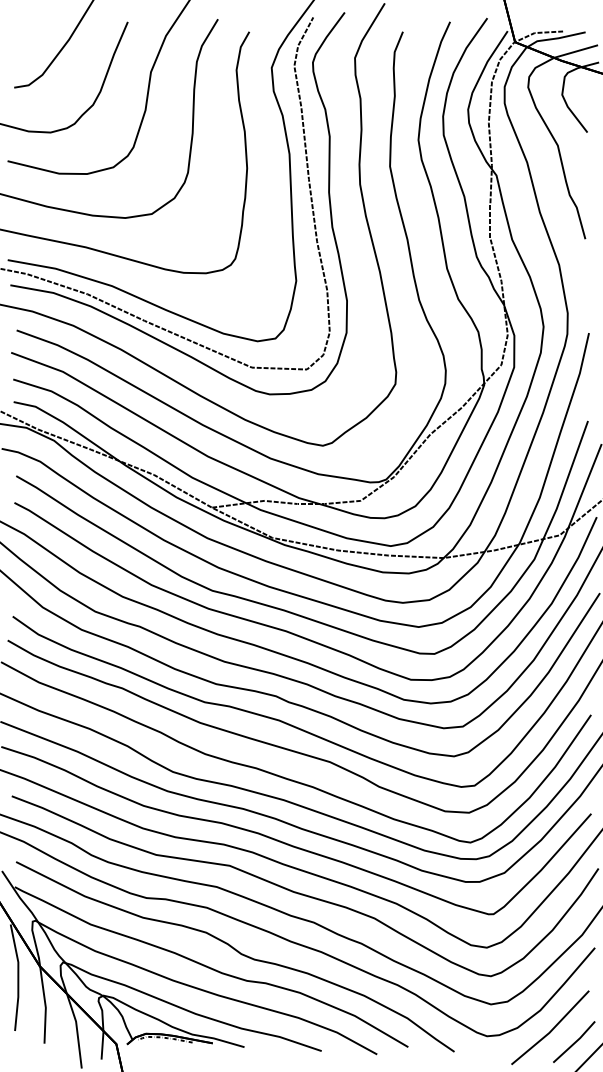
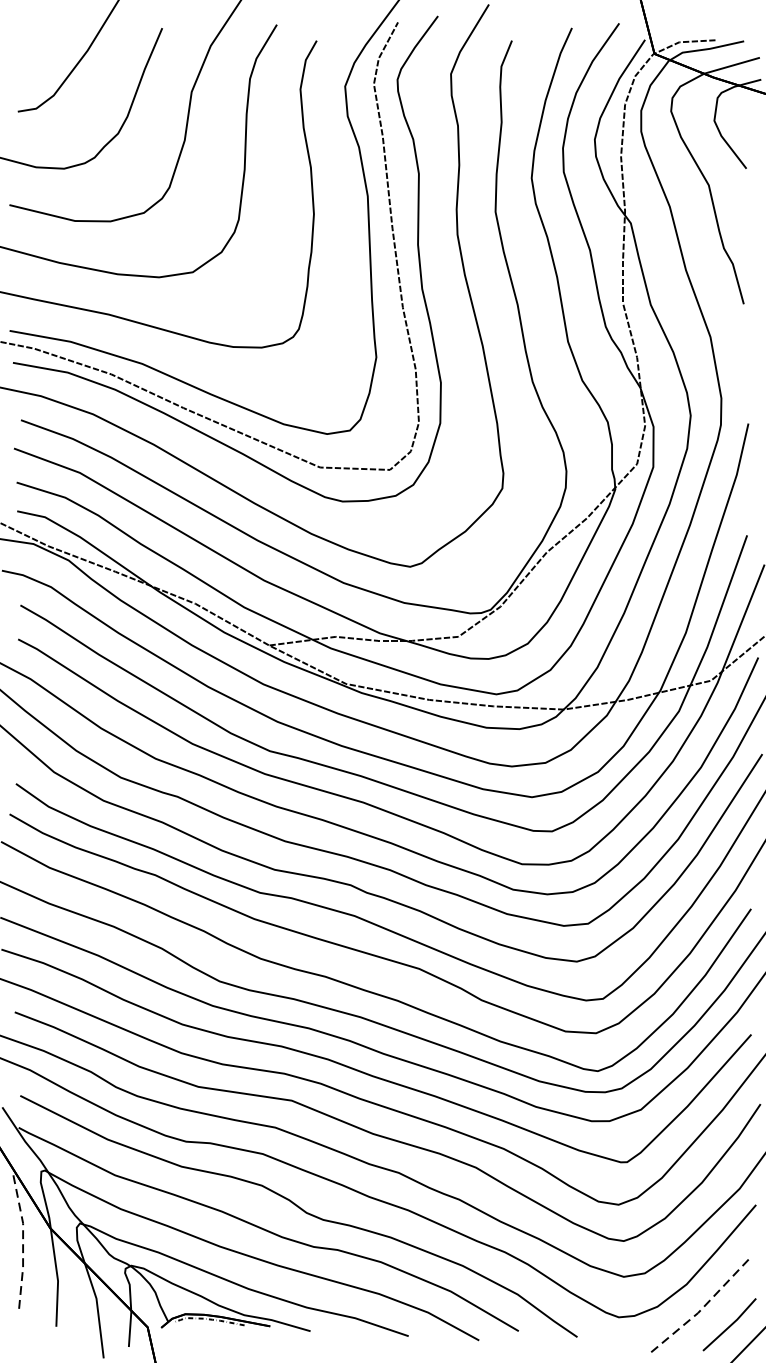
line: (18, 978) -> (23, 1243), solid -> dashed
line: (552, 1030) -> (702, 1310), solid -> dashed

